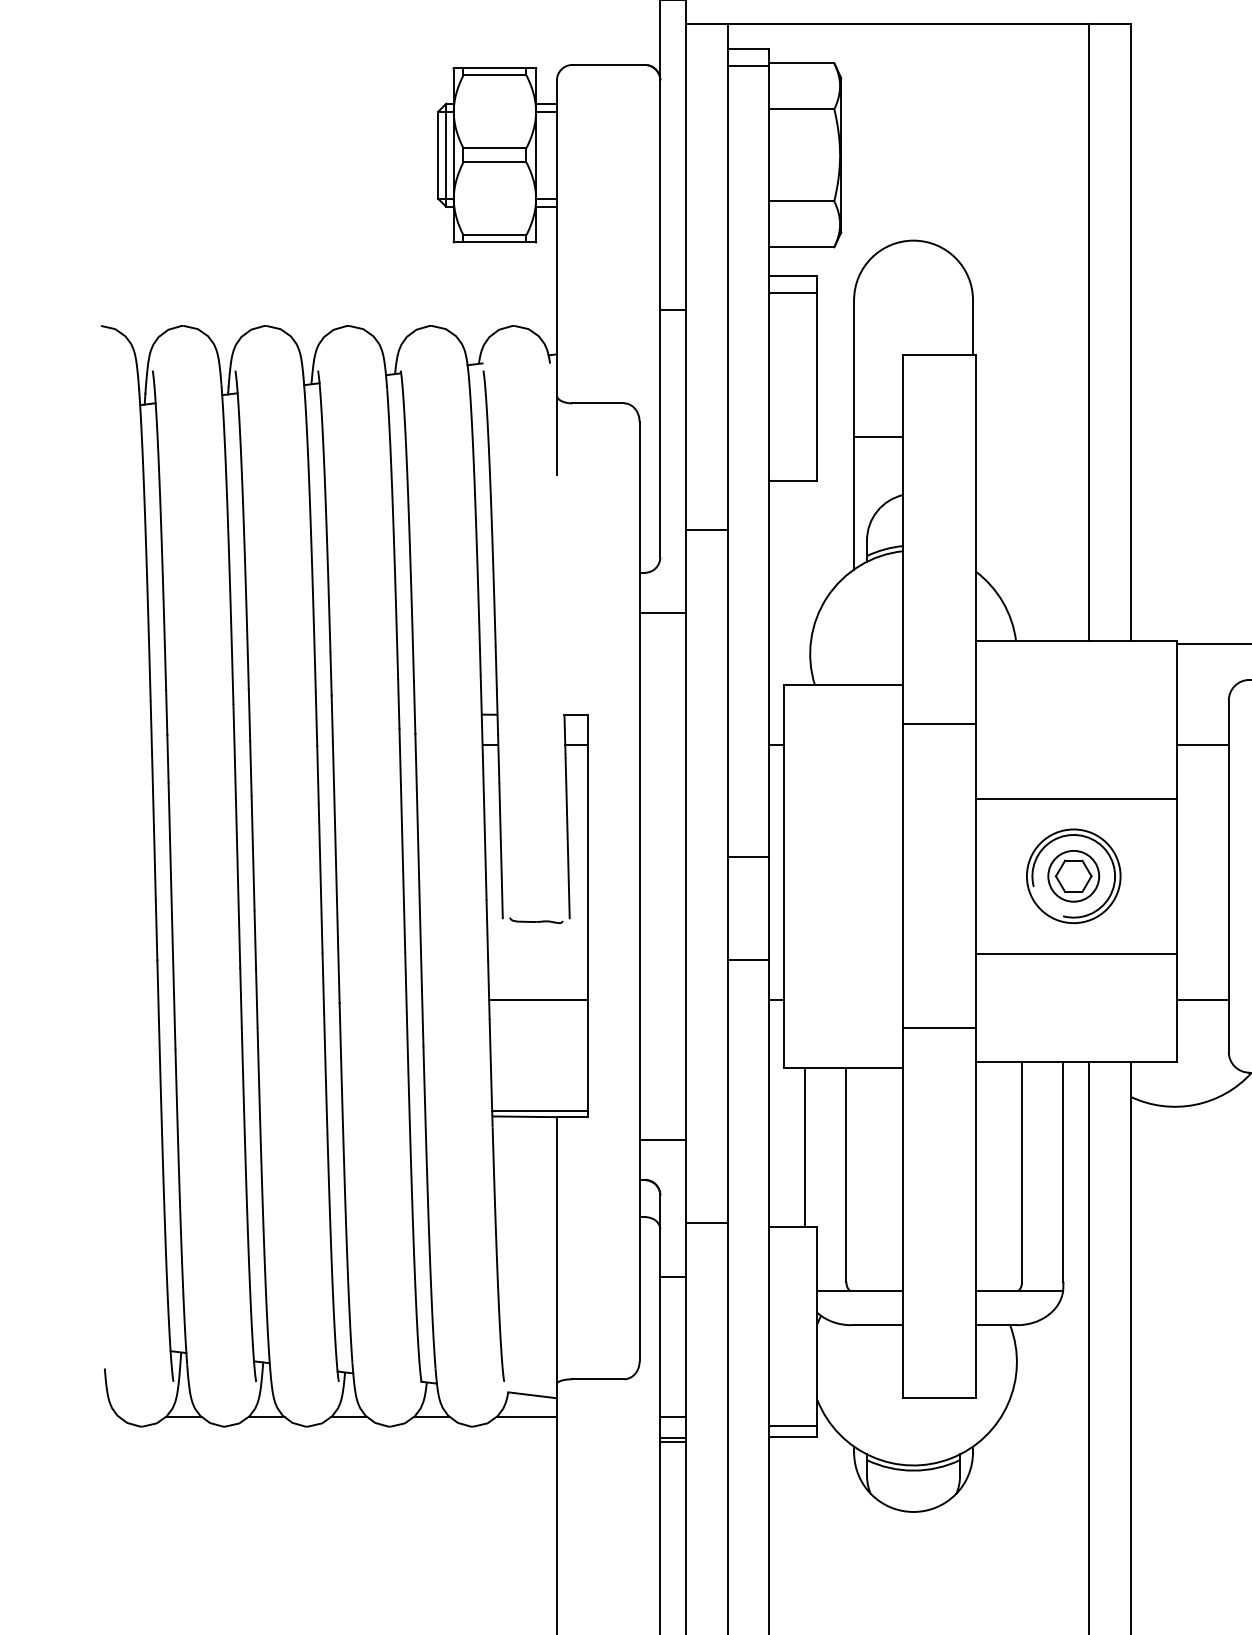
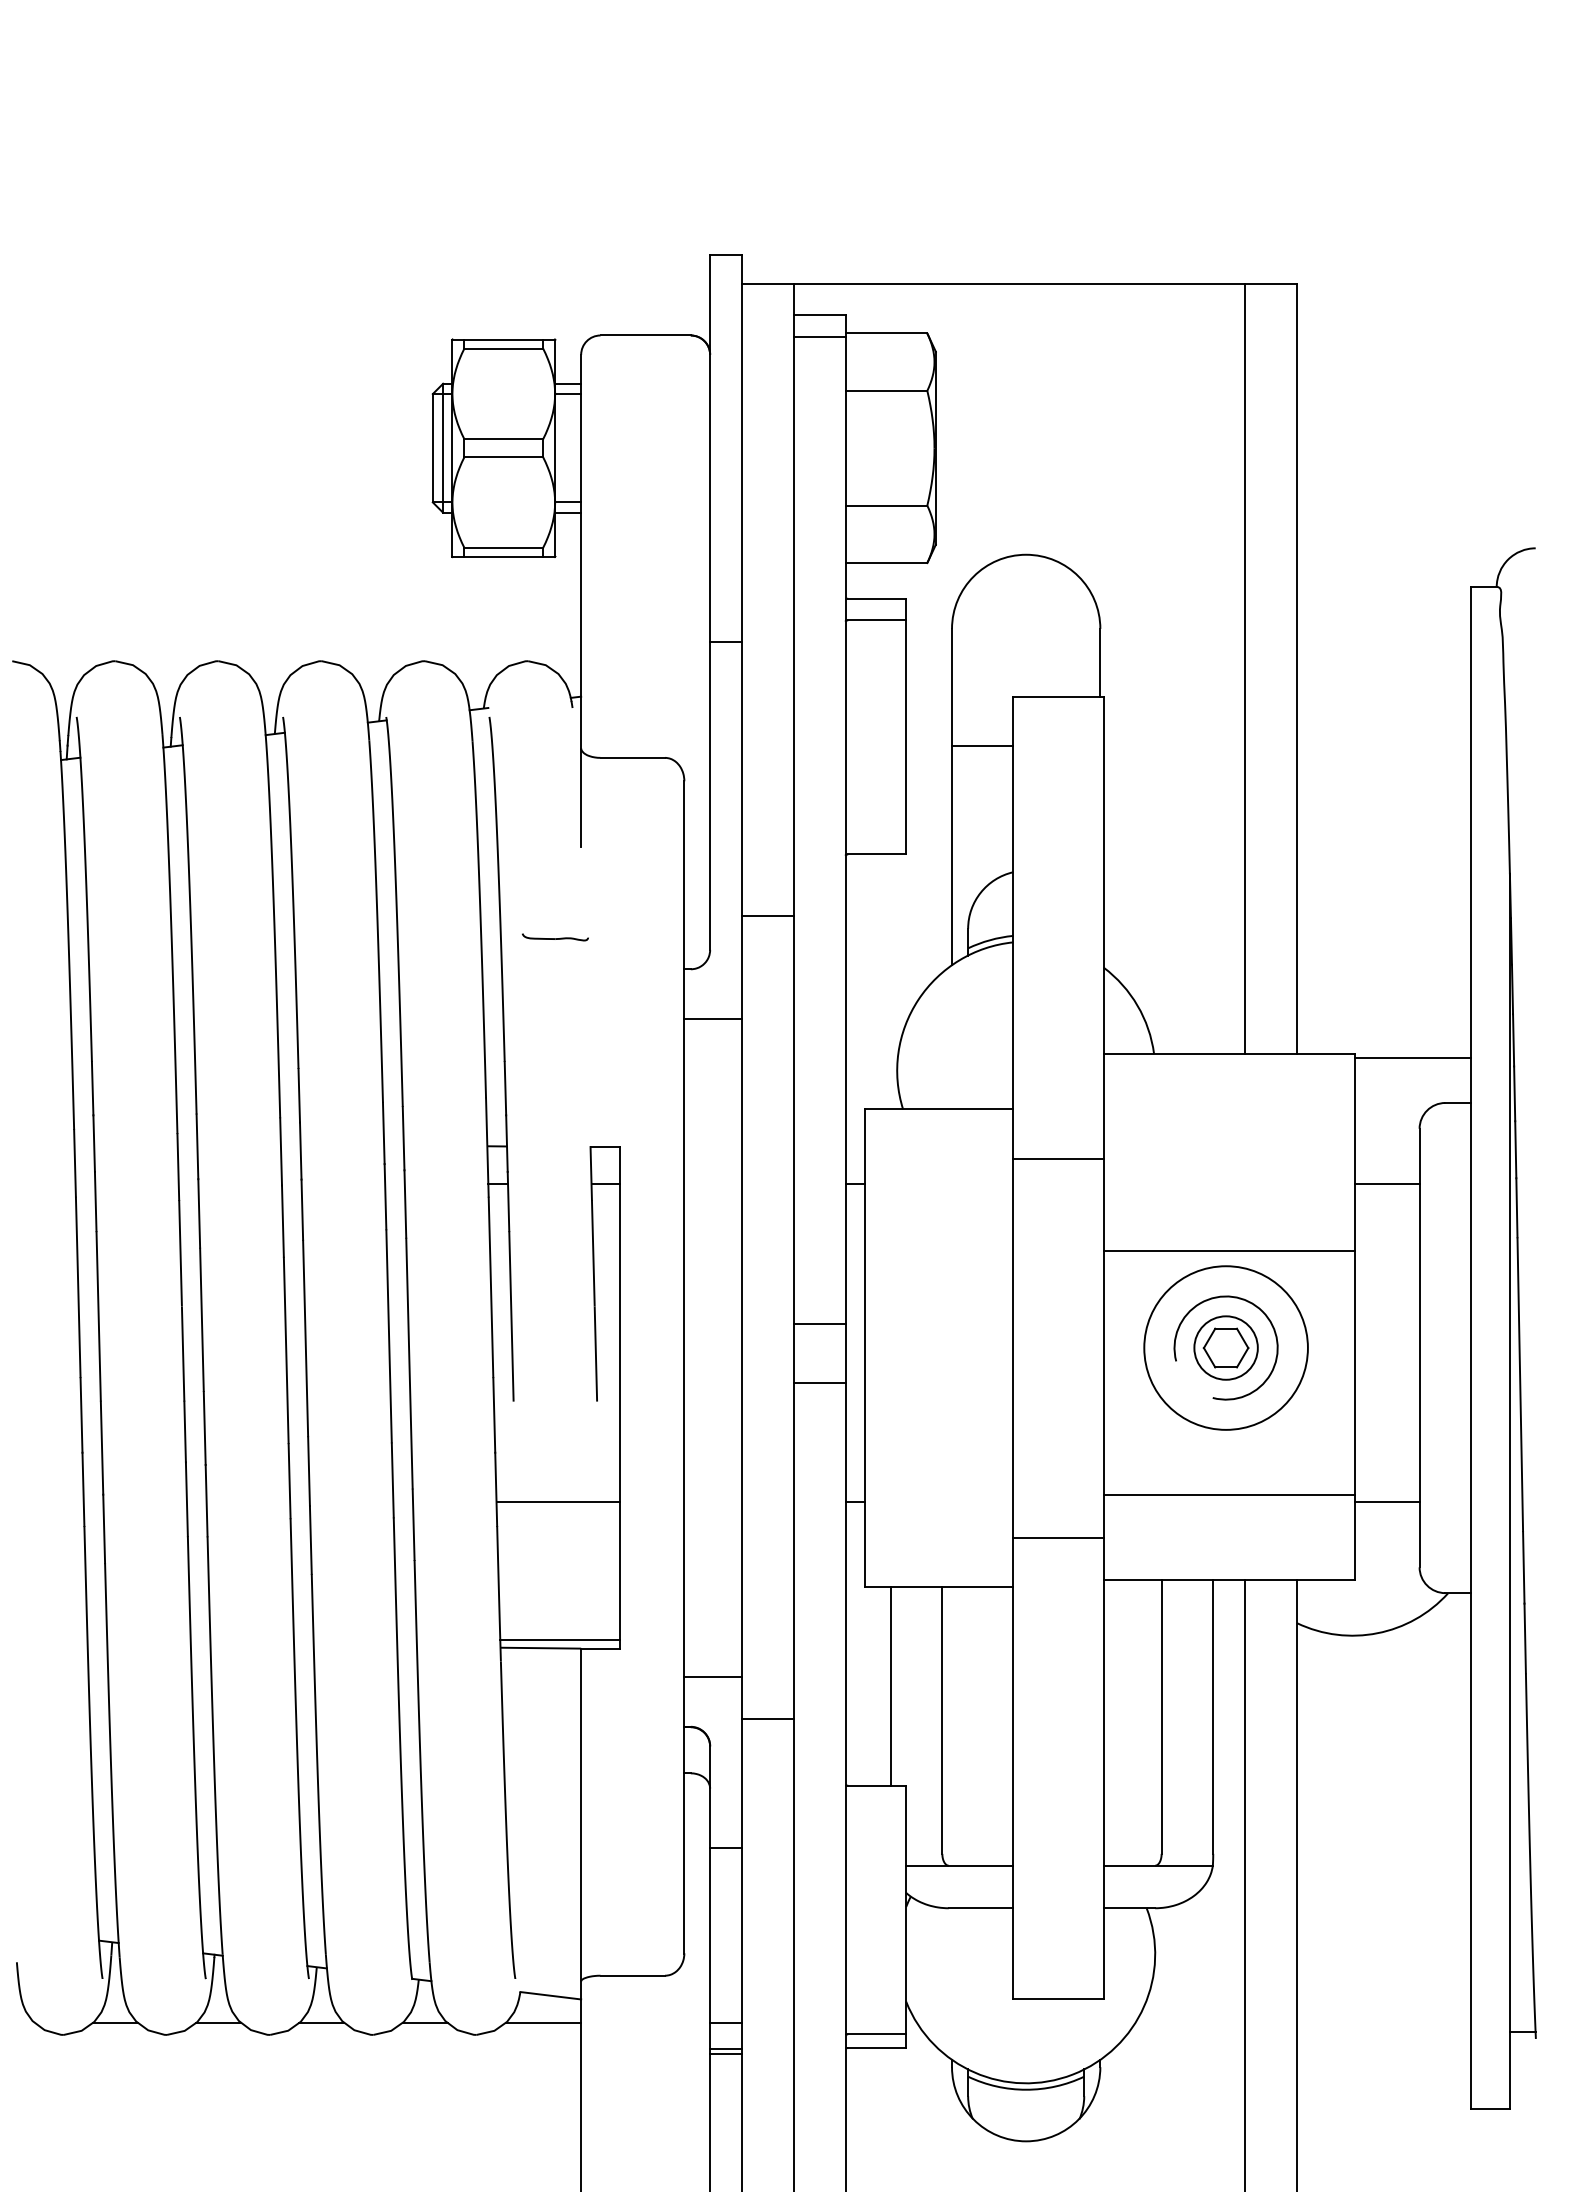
line: (878, 436) -> (982, 745), moved
circle: (1073, 875) -> (1225, 1347), size x1.4
part: (536, 920) -> (555, 937), moved
line: (1076, 953) -> (1229, 1494), moved
line: (747, 960) -> (819, 1382), moved
line: (707, 1222) -> (768, 1719), moved

